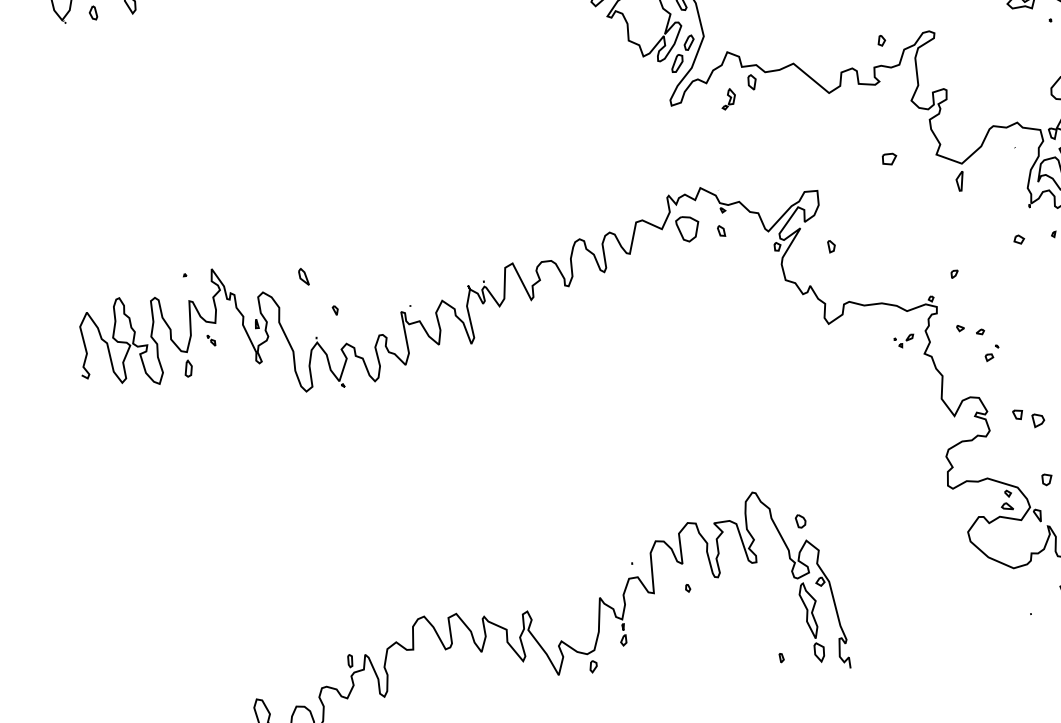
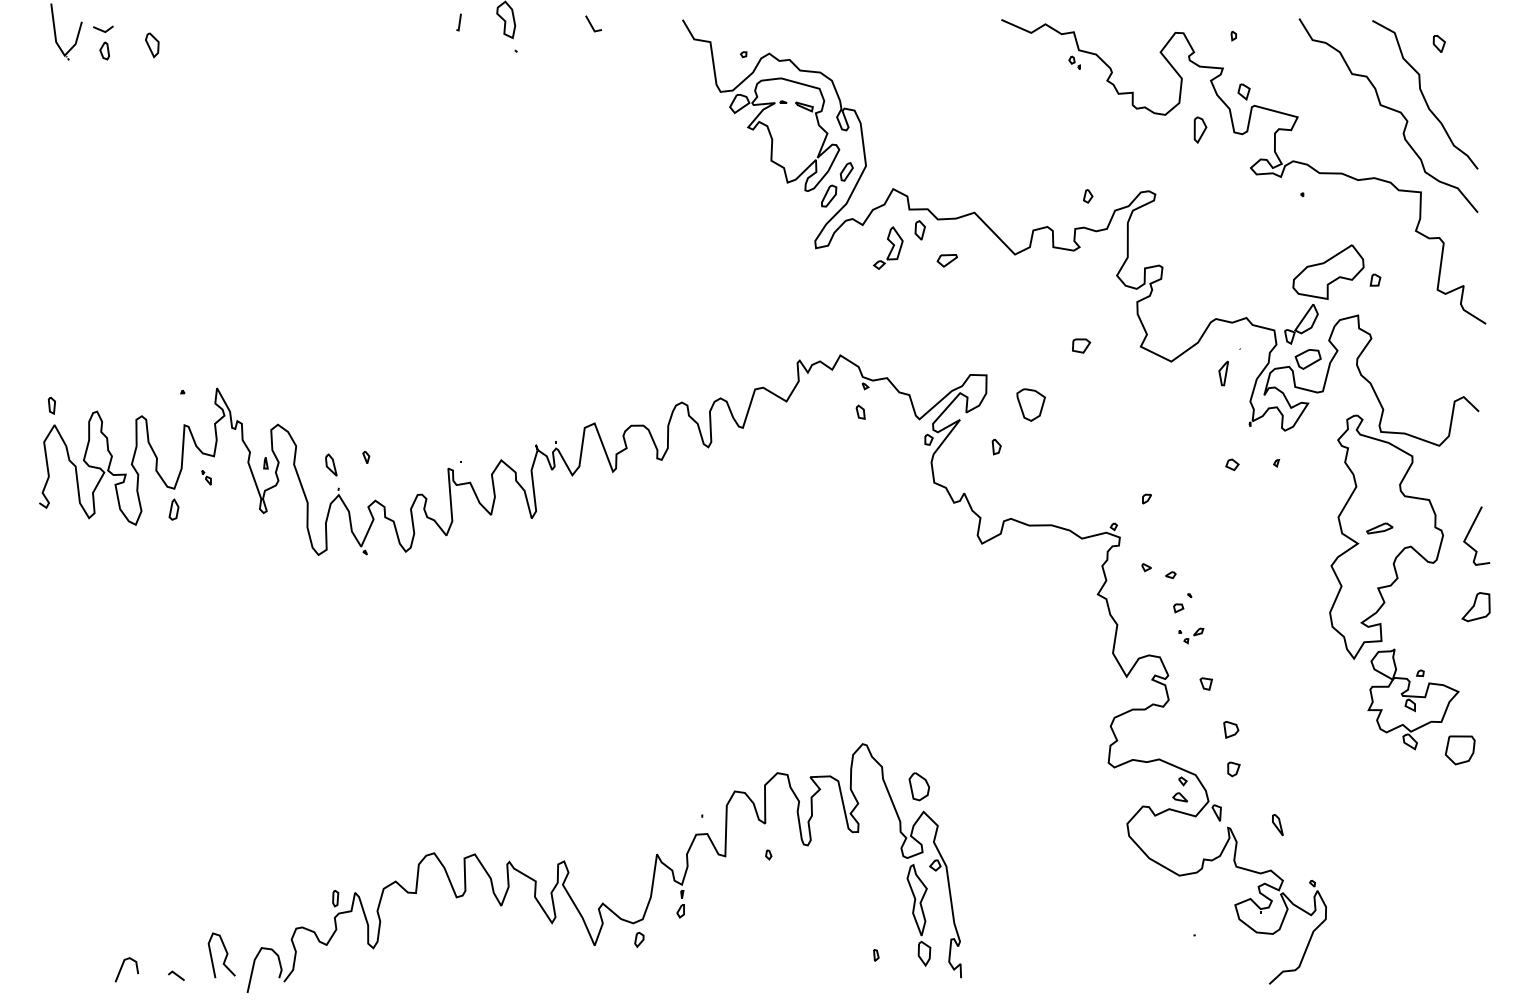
part: (727, 98) -> (887, 247), size x1.67
part: (775, 103) -> (946, 260), added
part: (959, 181) -> (1223, 373), moved
part: (687, 228) -> (1030, 404), moved
part: (303, 276) -> (331, 464), moved
part: (82, 297) -> (51, 405), added
part: (904, 340) -> (1191, 635), moved
part: (1038, 420) -> (1231, 729), moved
part: (800, 521) -> (919, 786), size x1.67

